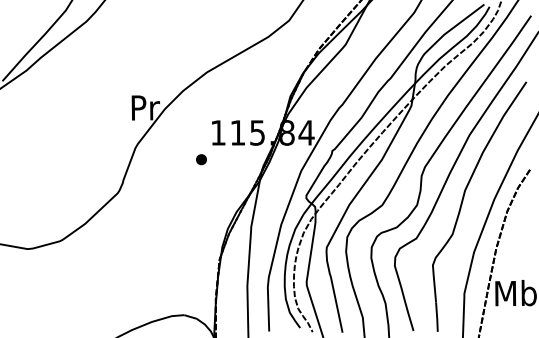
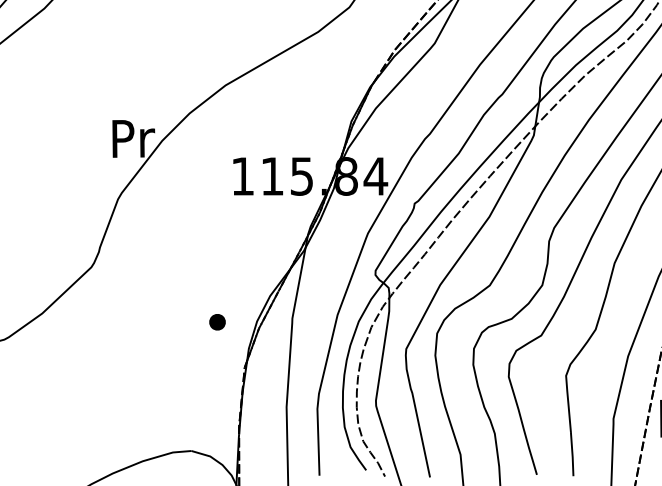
part: (201, 159) -> (217, 321), moved

